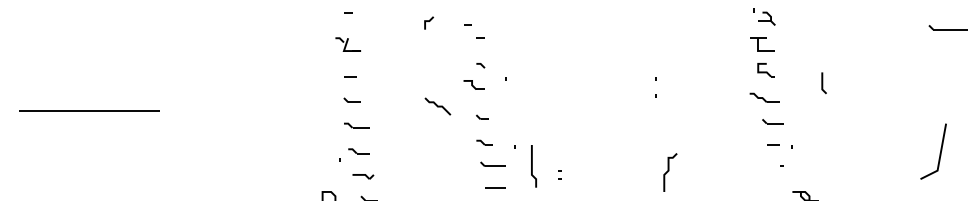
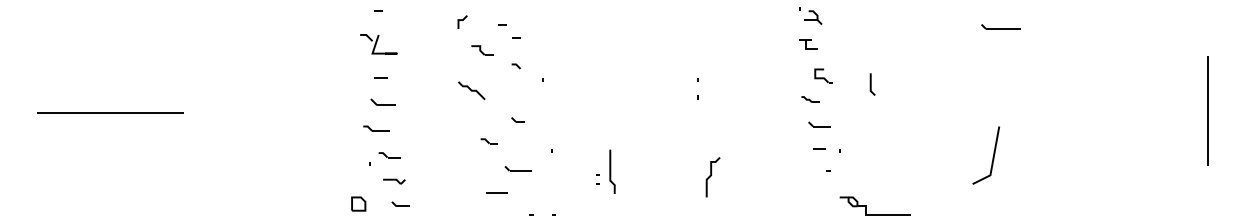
part: (348, 44) -> (378, 44), size x1.4
part: (762, 44) -> (808, 44), size x0.7
part: (766, 69) -> (823, 75), moved
part: (474, 85) -> (482, 50), moved
part: (764, 97) -> (810, 99), size x0.6
part: (351, 99) -> (382, 101), size x1.4
curve: (437, 106) -> (471, 90), moved
part: (356, 125) -> (376, 128), moved
part: (483, 142) -> (488, 141), moved
part: (492, 164) -> (517, 168), moved
line: (533, 166) -> (611, 171), moved
line: (495, 187) -> (496, 192), moved

